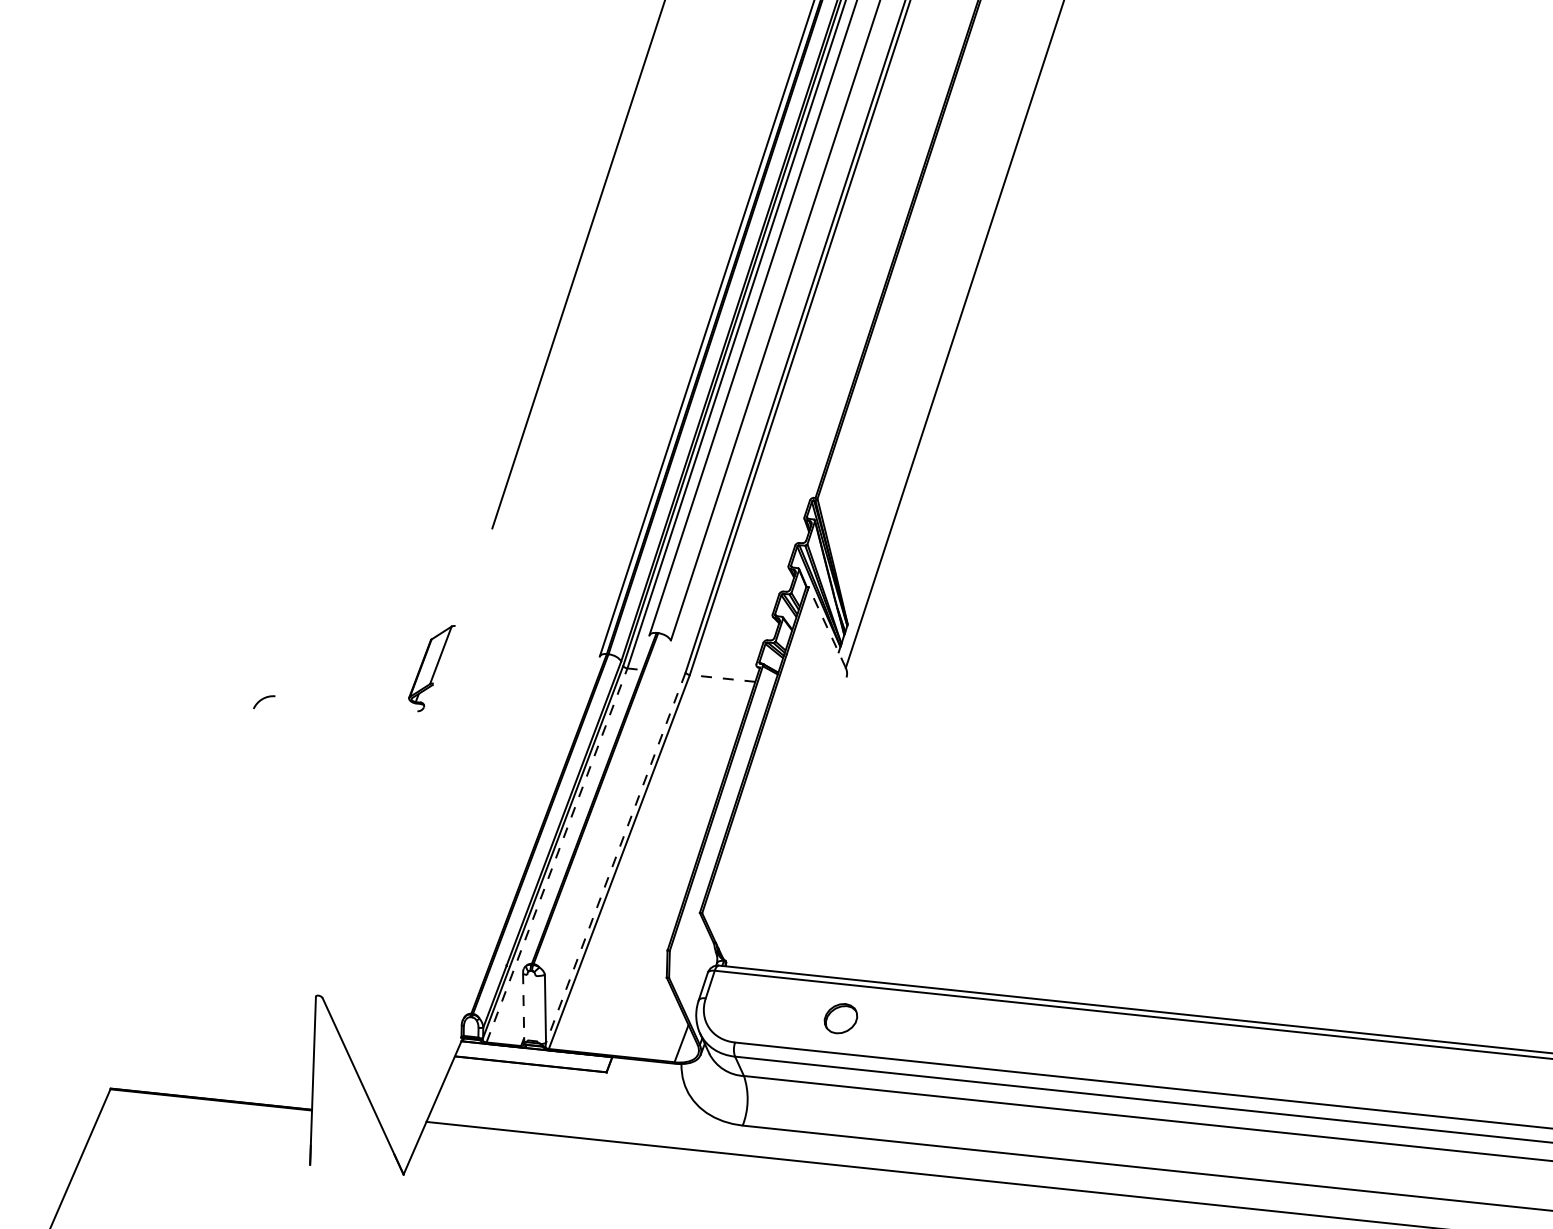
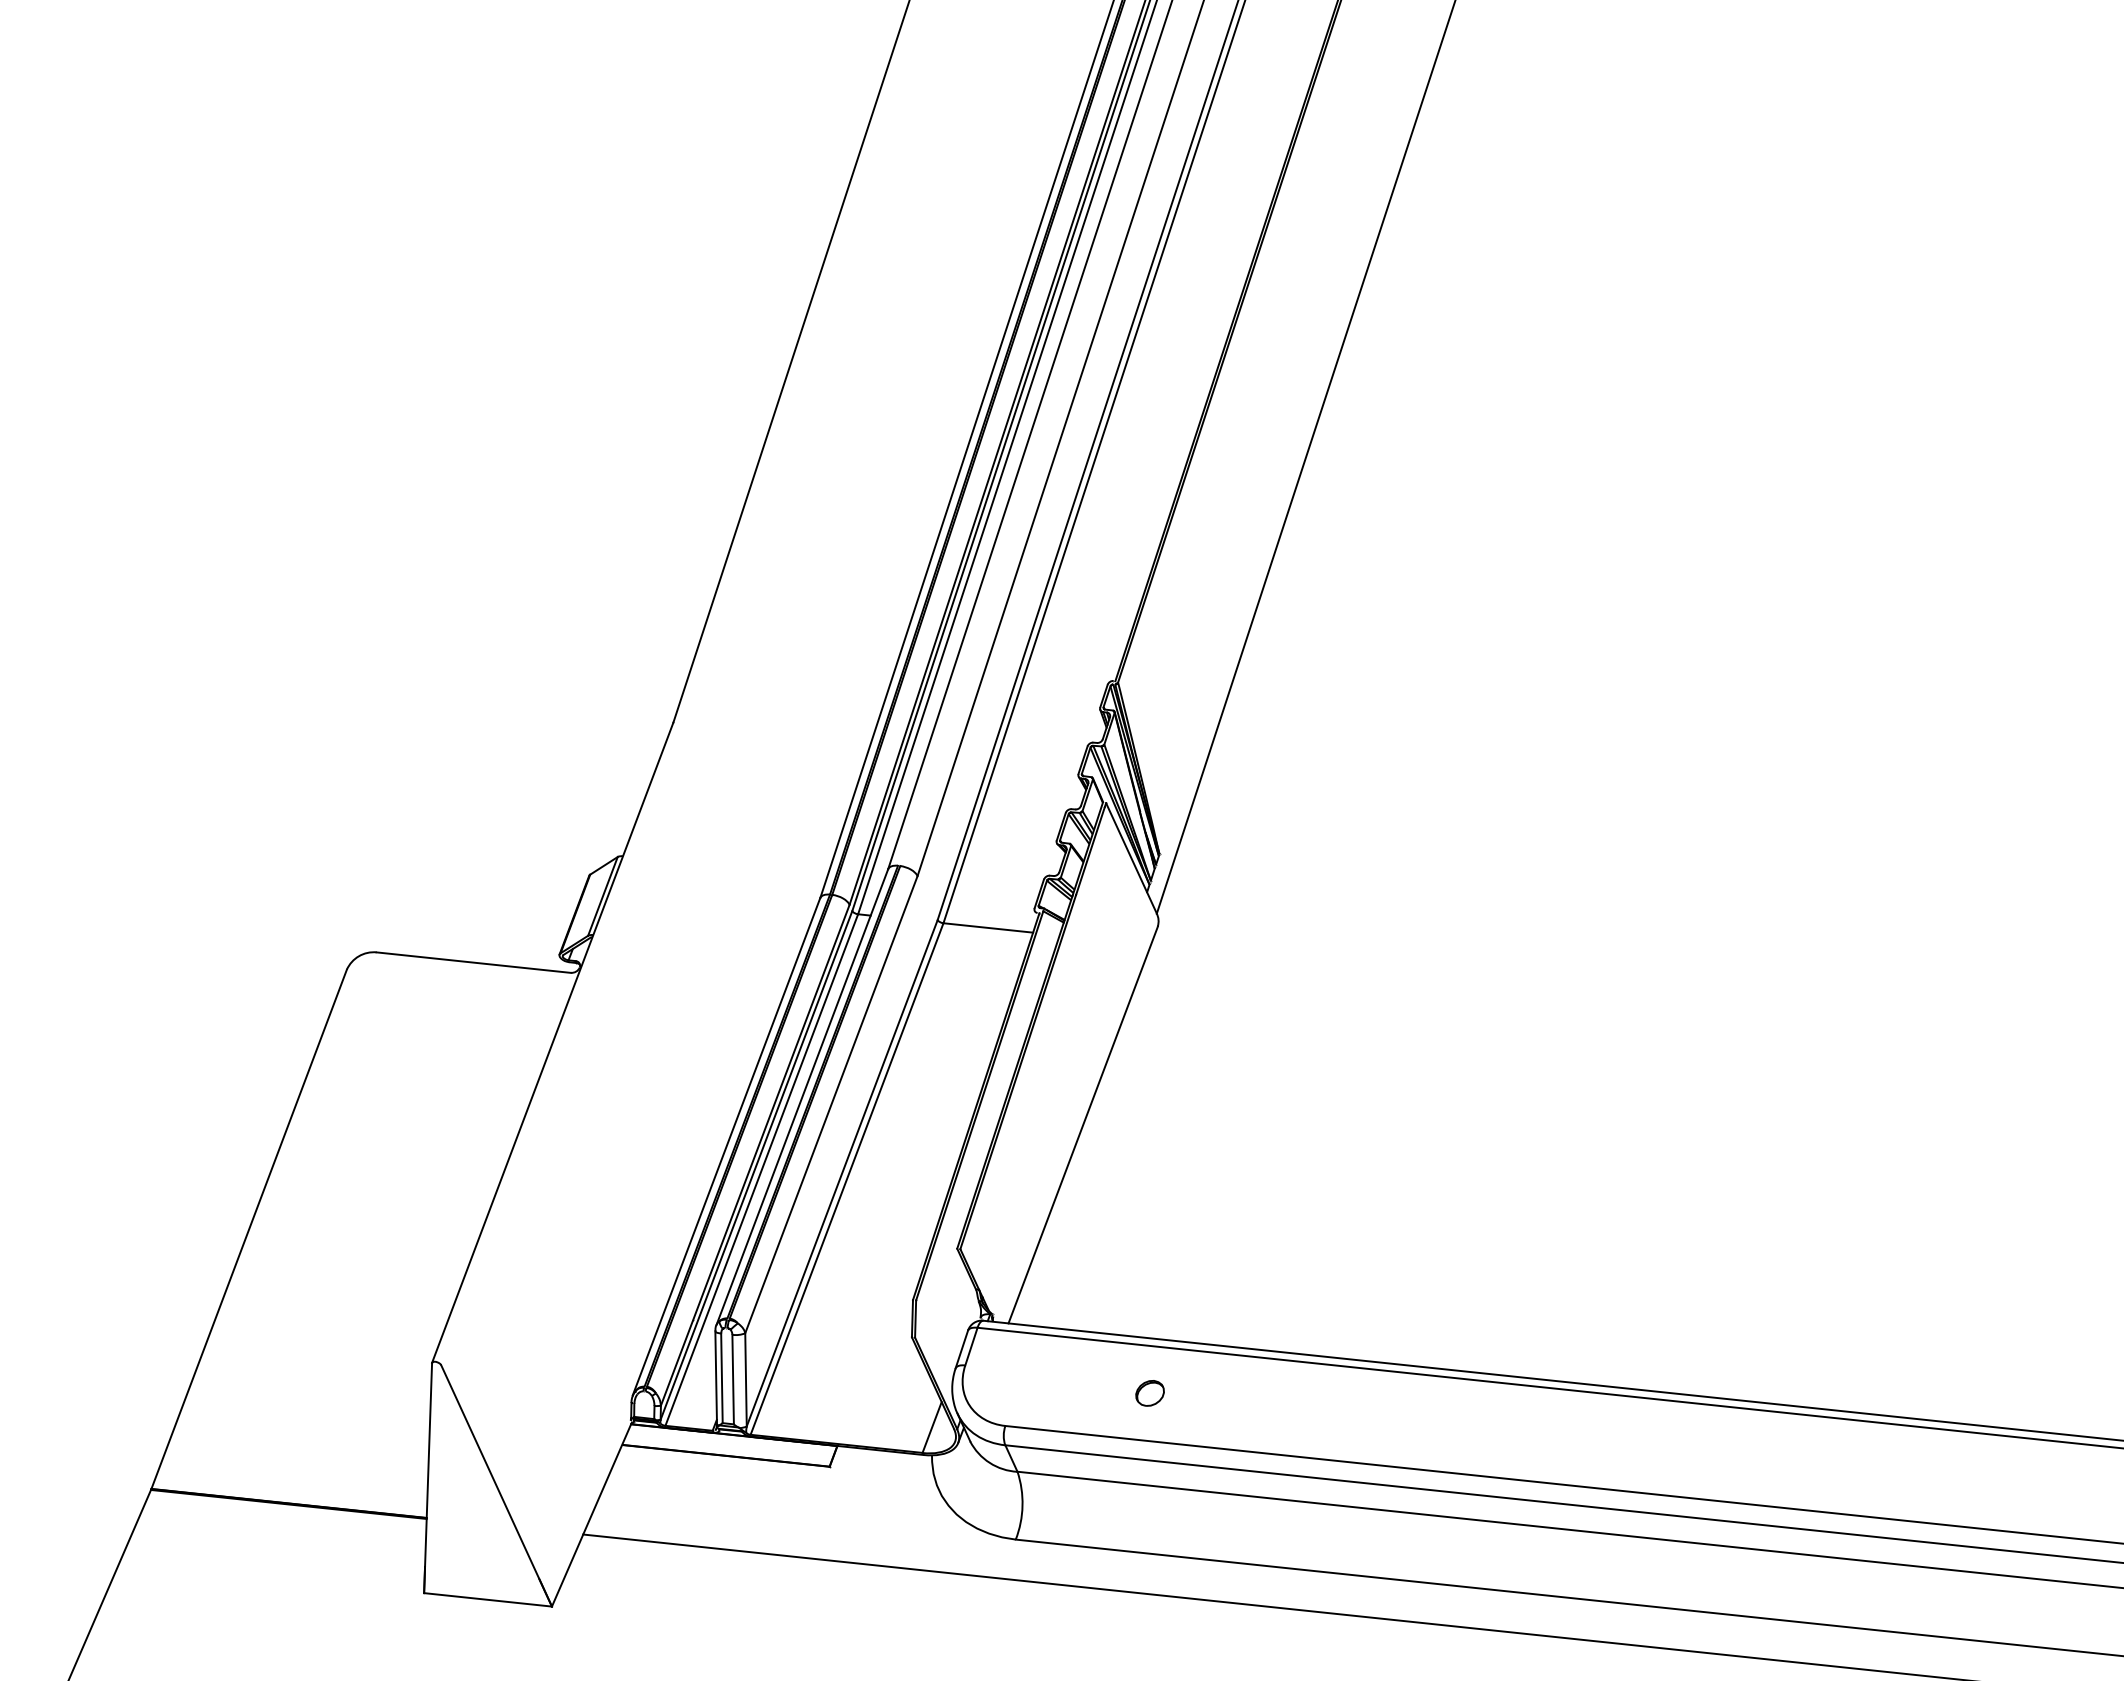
line: (827, 627) -> (1131, 858), dashed -> solid
line: (722, 678) -> (987, 927), dashed -> solid
line: (346, 703) -> (473, 962), added
line: (404, 762) -> (552, 1042), added
line: (586, 801) -> (802, 1096), added
line: (607, 807) -> (831, 1104), added
line: (791, 822) -> (1082, 1124), added
line: (531, 838) -> (726, 1146), added
line: (556, 855) -> (761, 1169), dashed -> solid
line: (616, 857) -> (842, 1173), dashed -> solid
line: (181, 898) -> (248, 1228), added
line: (523, 1007) -> (716, 1377), dashed -> solid
line: (527, 1007) -> (721, 1378), added
line: (535, 1008) -> (732, 1379), added
part: (840, 1018) -> (1149, 1393), size x0.62
line: (356, 1169) -> (487, 1599), added

